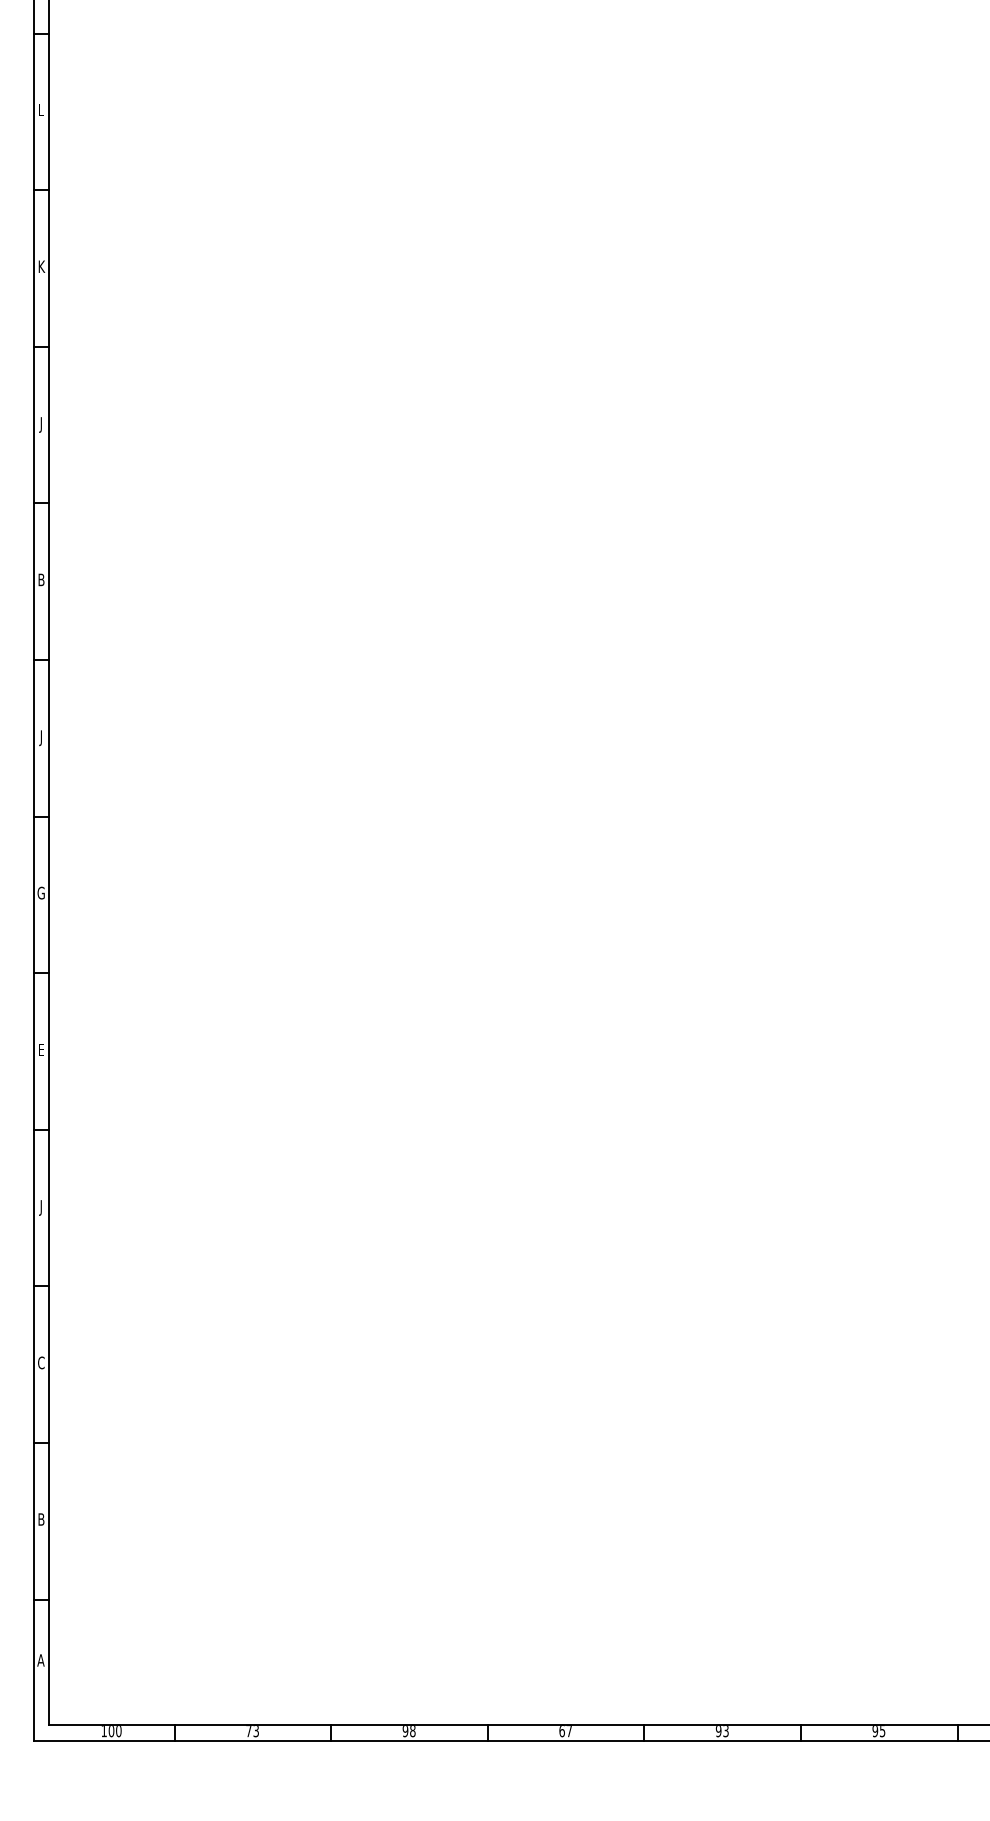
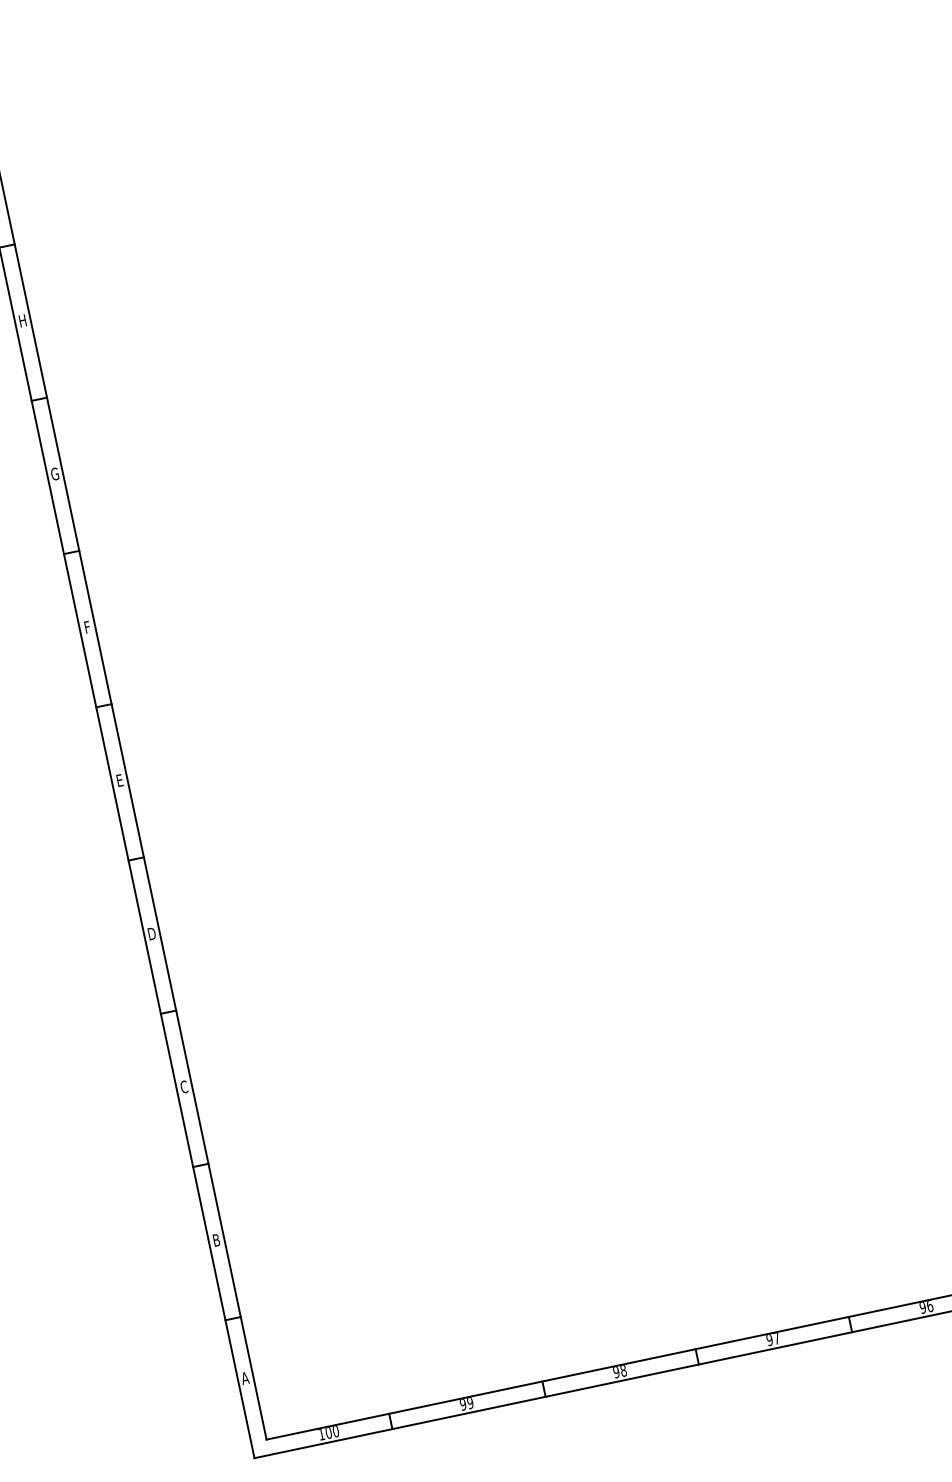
text: (41, 579) -> (22, 320), B -> H
text: (40, 738) -> (54, 476), J -> G
text: (40, 892) -> (86, 626), G -> F
text: (41, 1207) -> (152, 934), J -> D
text: (252, 1731) -> (466, 1404), 73 -> 99
text: (561, 1731) -> (769, 1340), 67 -> 97
text: (725, 1731) -> (929, 1306), 93 -> 96

